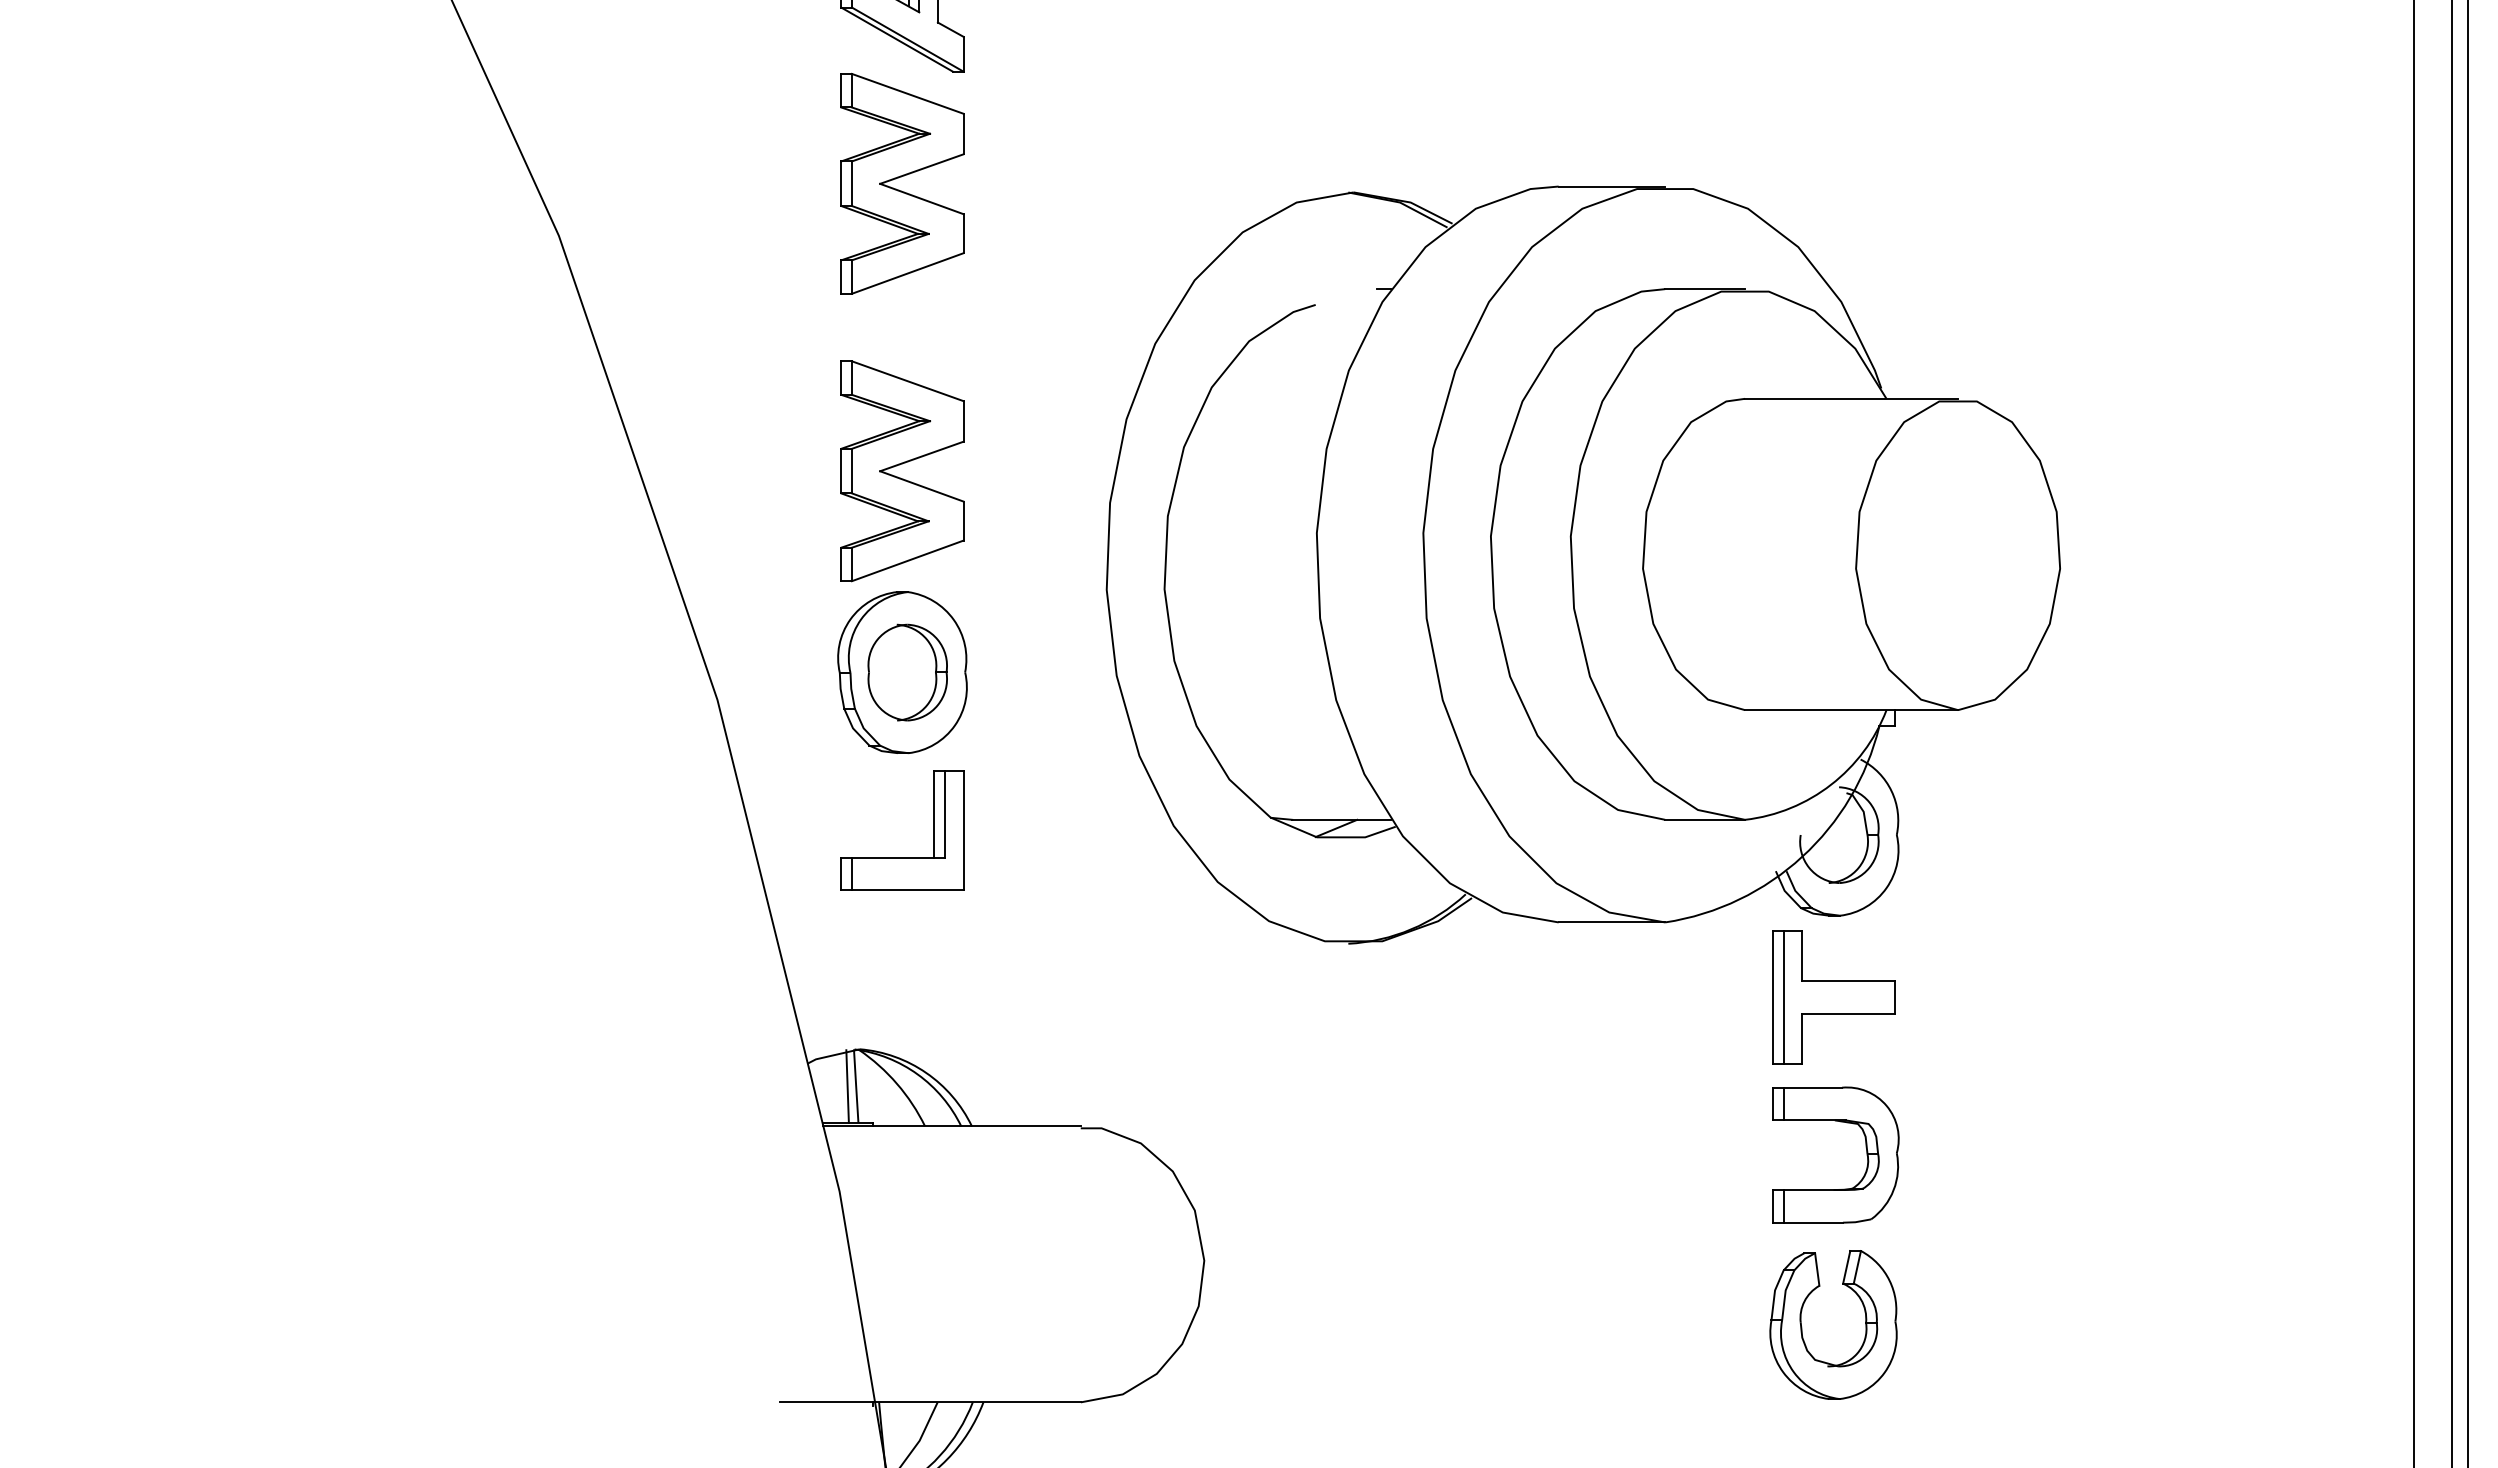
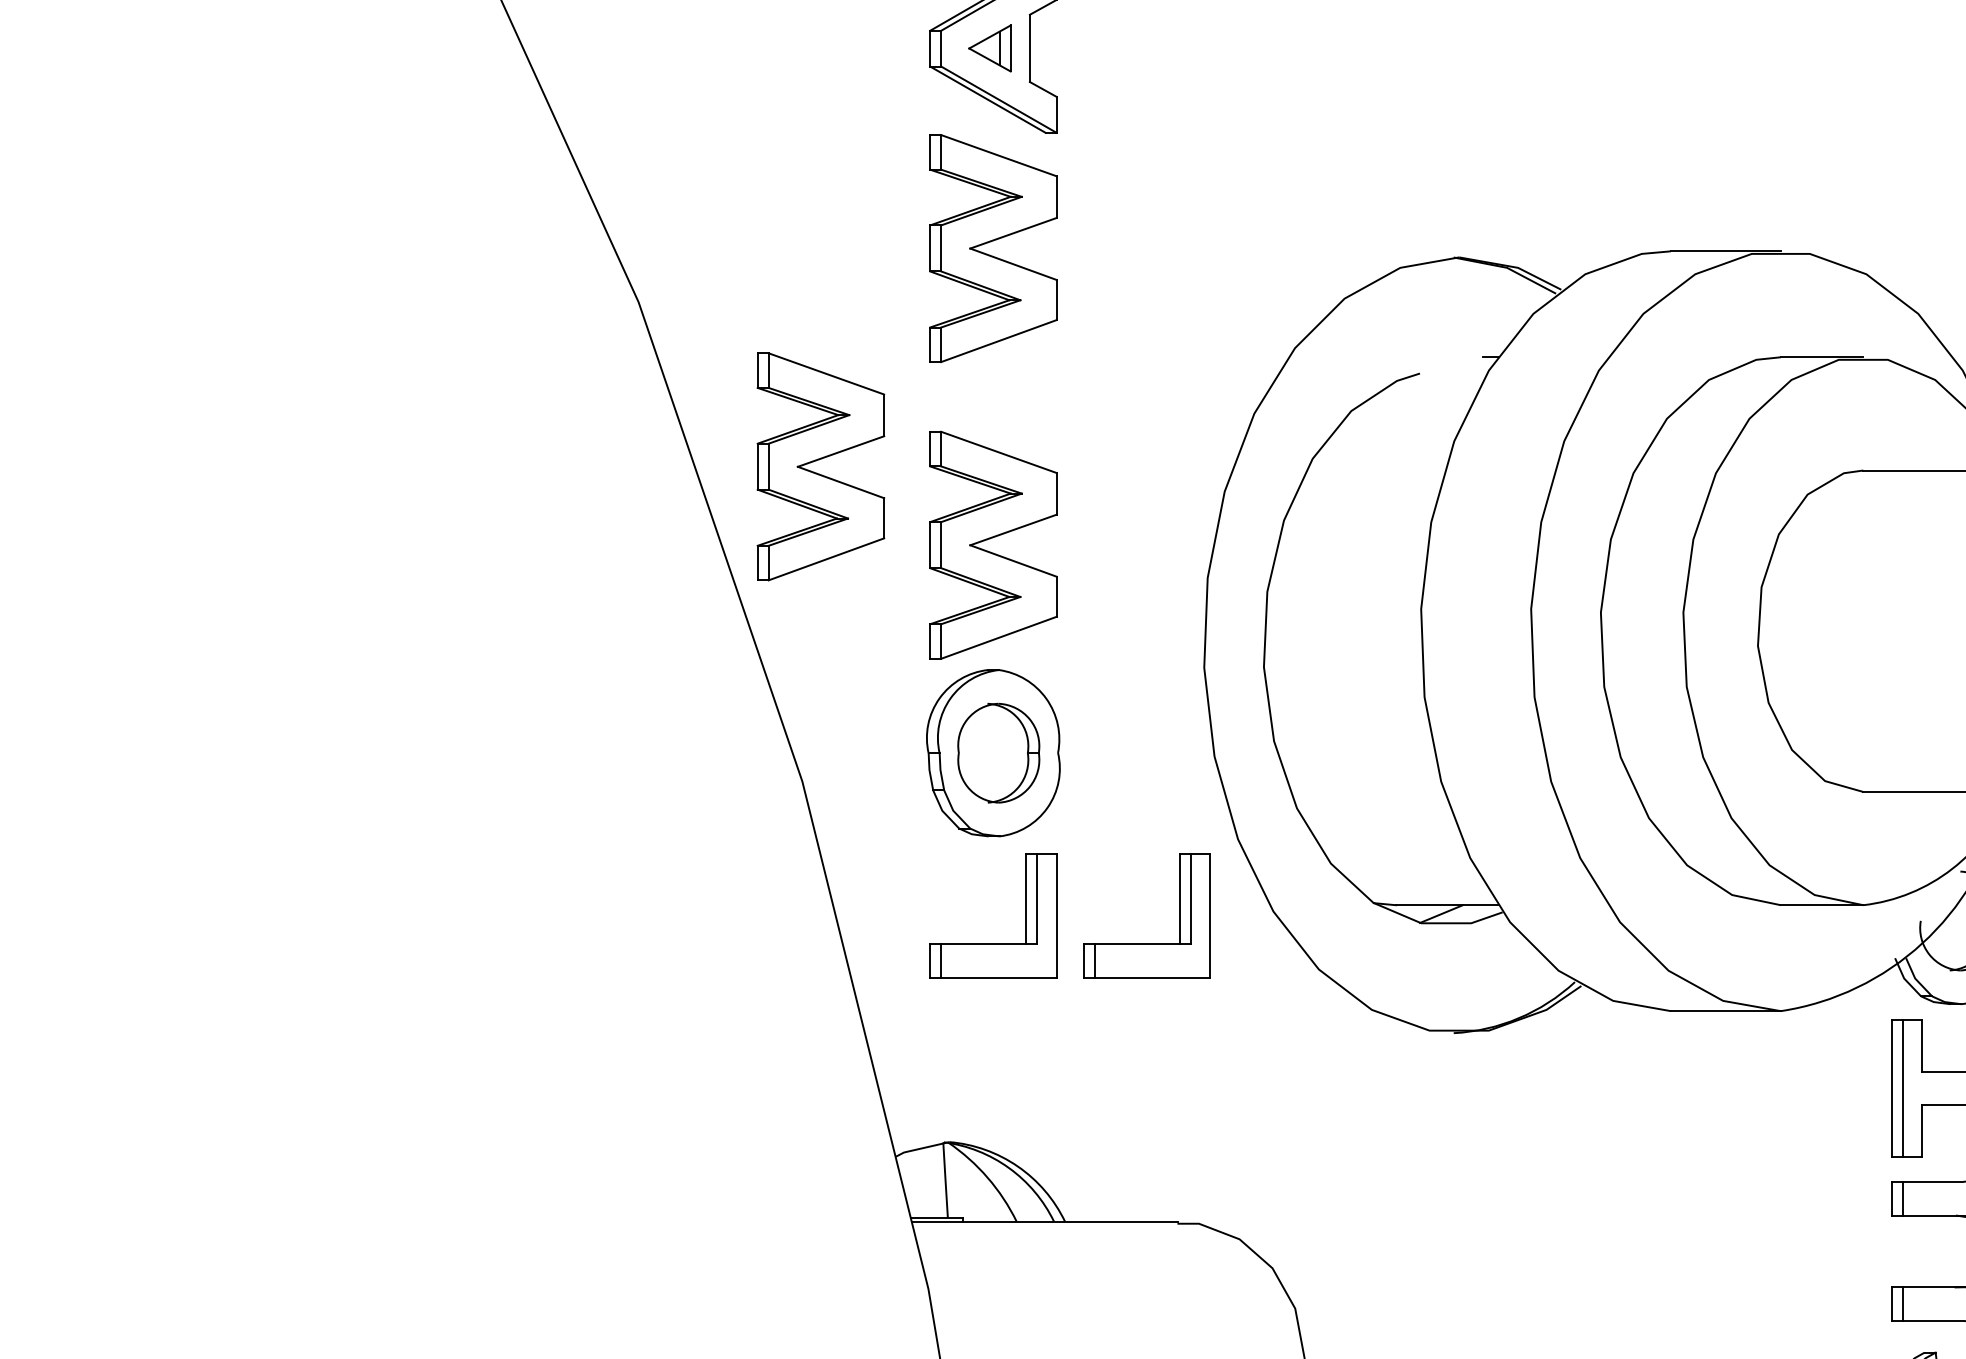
part: (733, 401) -> (818, 473), added
part: (1051, 857) -> (1147, 944), added
line: (847, 1086) -> (936, 1180), removed

